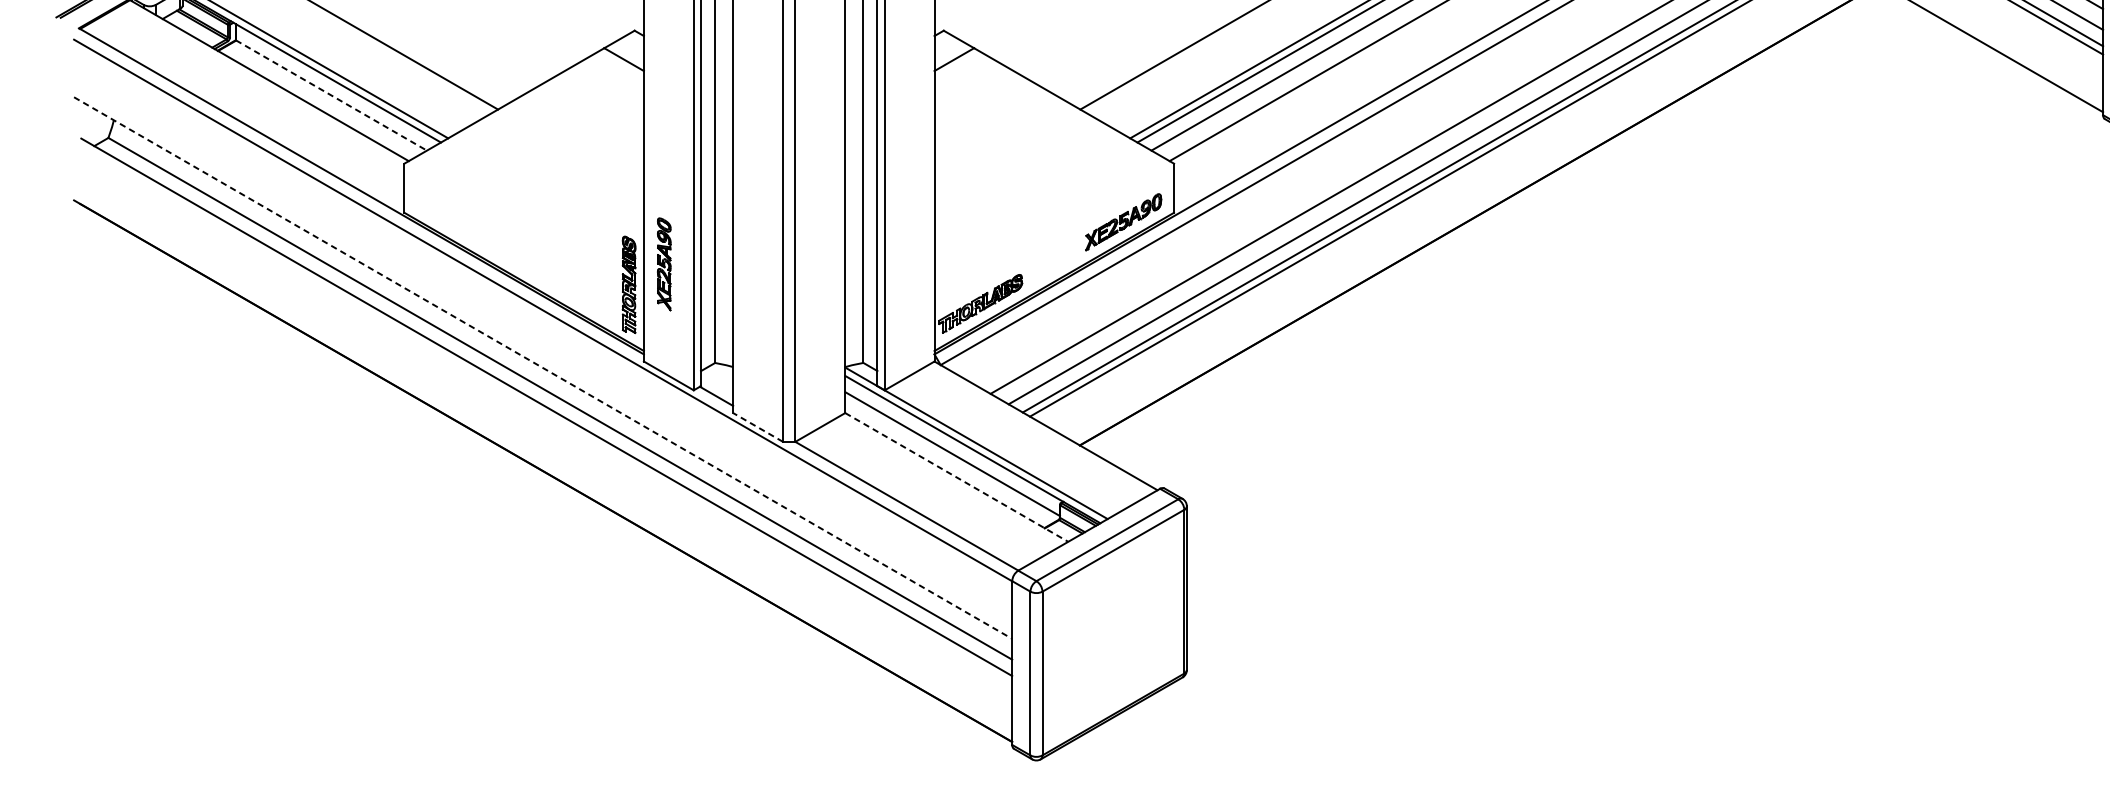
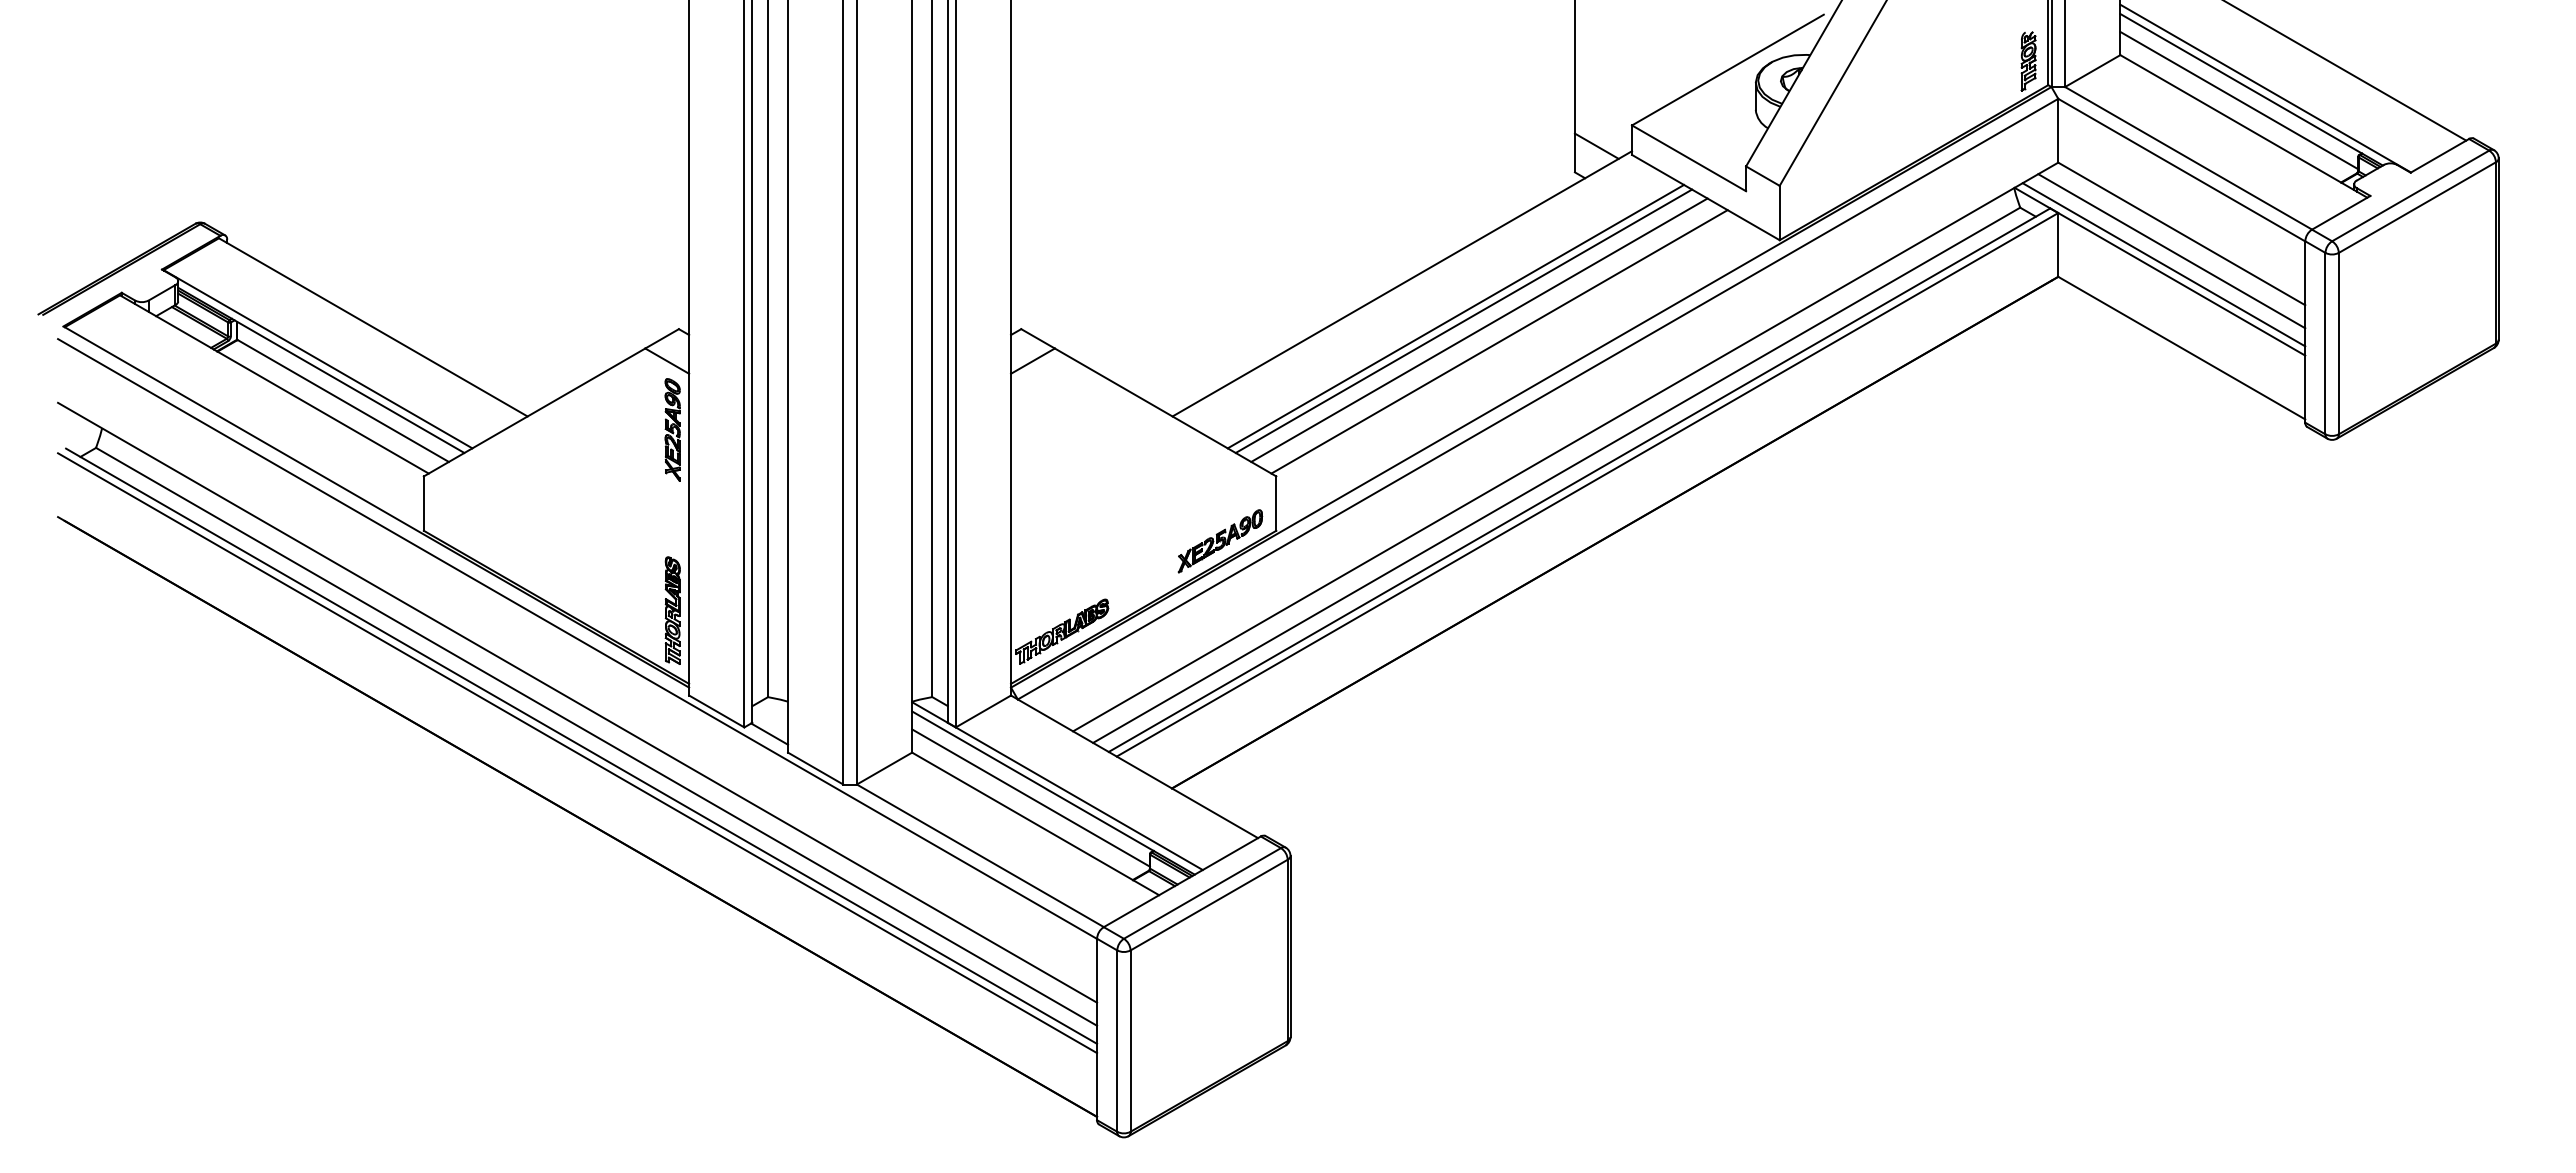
line: (331, 96) -> (343, 401), dashed -> solid
part: (664, 263) -> (672, 429), moved
line: (543, 367) -> (577, 702), dashed -> solid
line: (543, 413) -> (577, 753), added
line: (757, 427) -> (815, 768), dashed -> solid
line: (956, 477) -> (1035, 823), dashed -> solid

